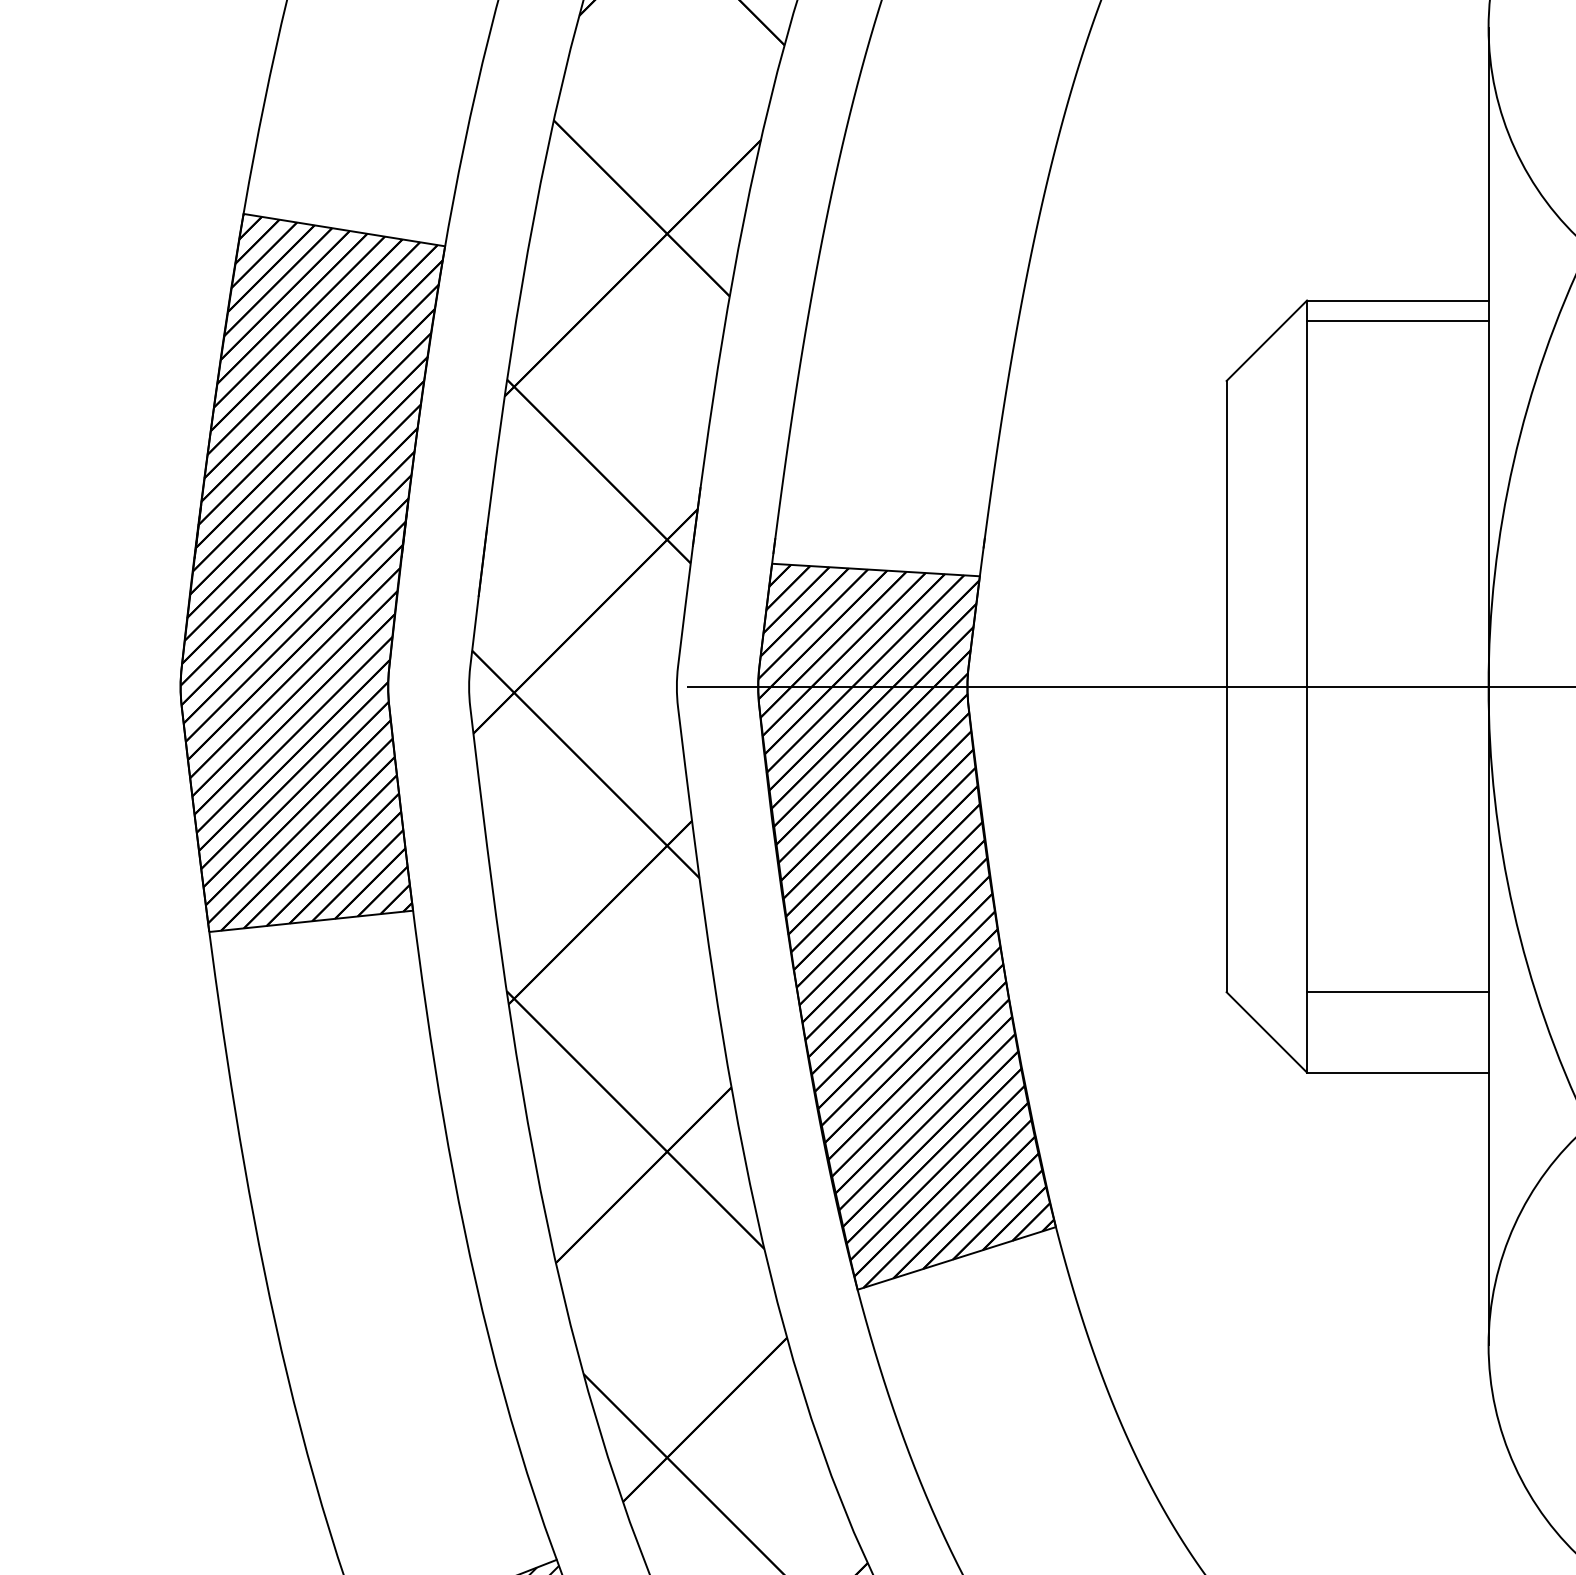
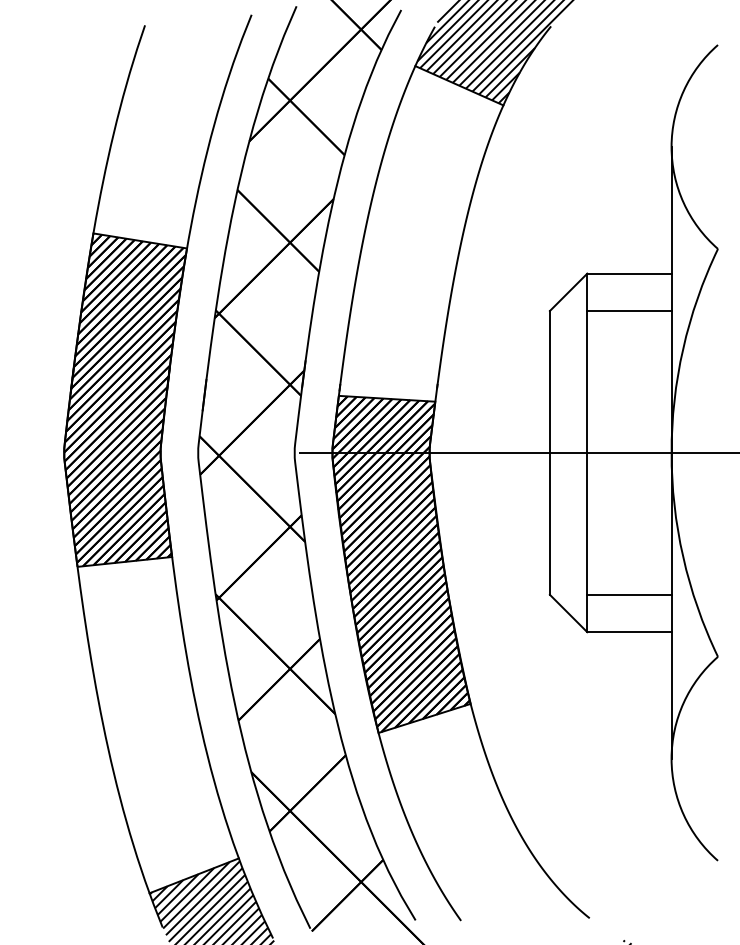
line: (1397, 321) -> (629, 311), moved

